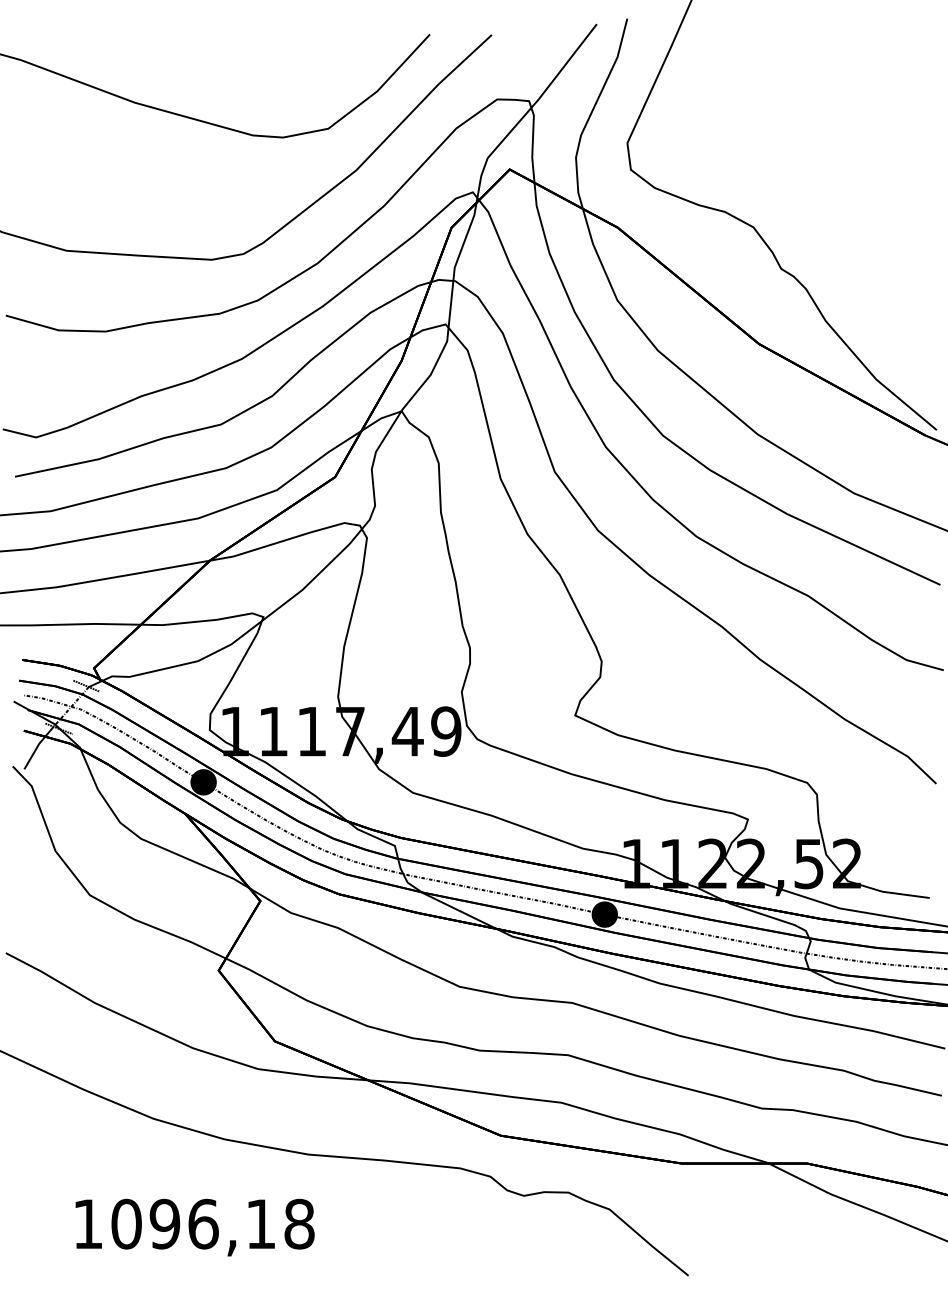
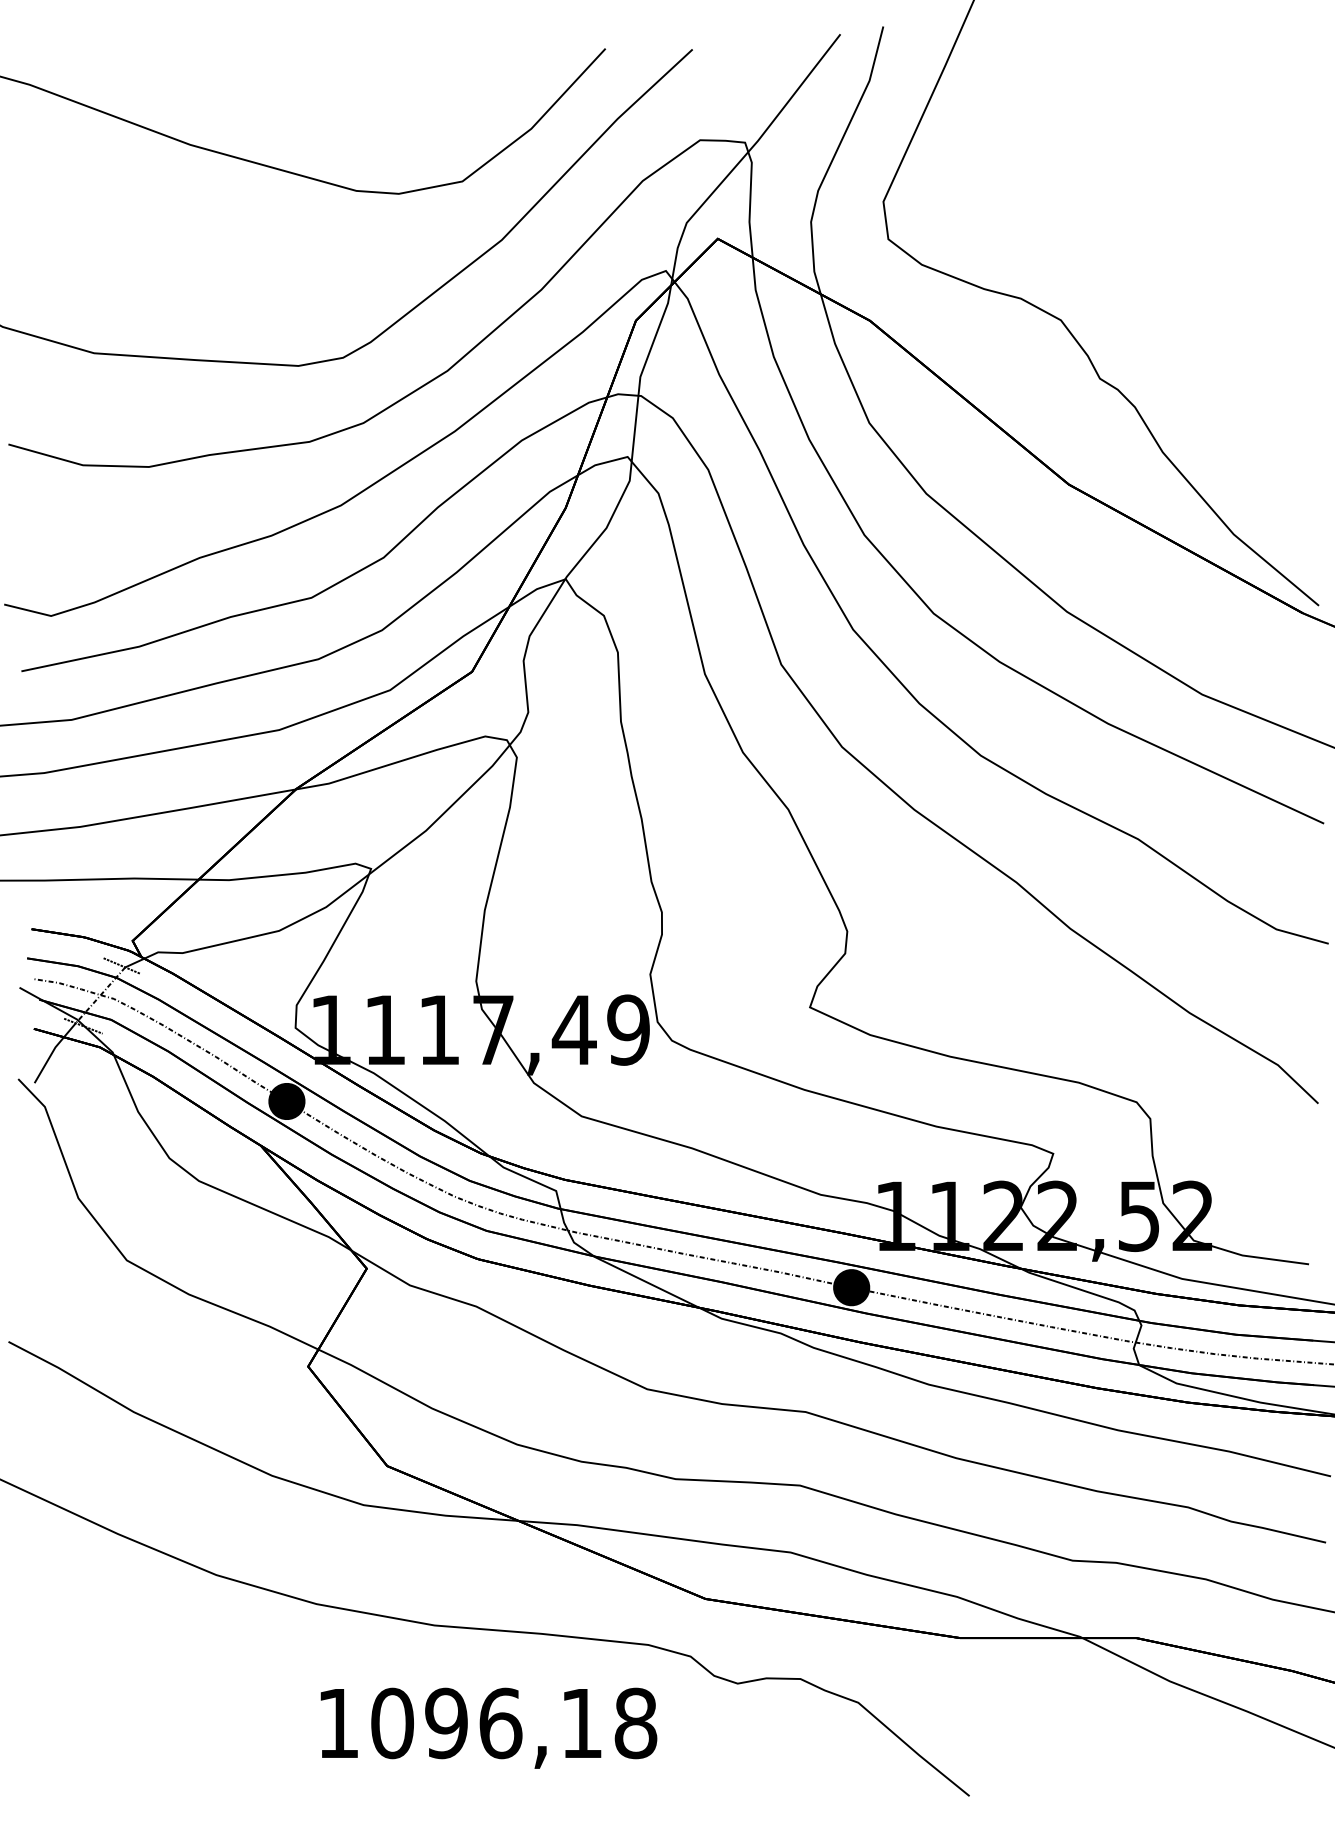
text: (194, 1227) -> (488, 1727), moved

